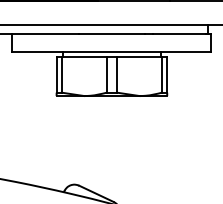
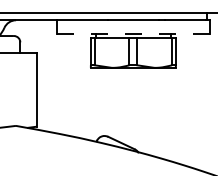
line: (112, 51) -> (133, 33), solid -> dashed

